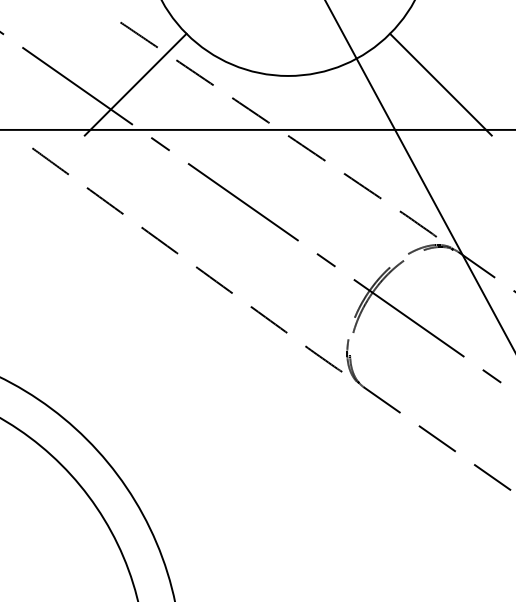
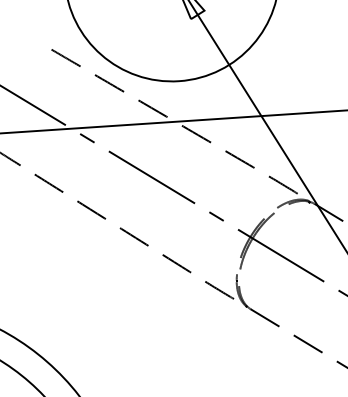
line: (135, 84) -> (65, 95), removed
line: (440, 84) -> (292, 80), removed

